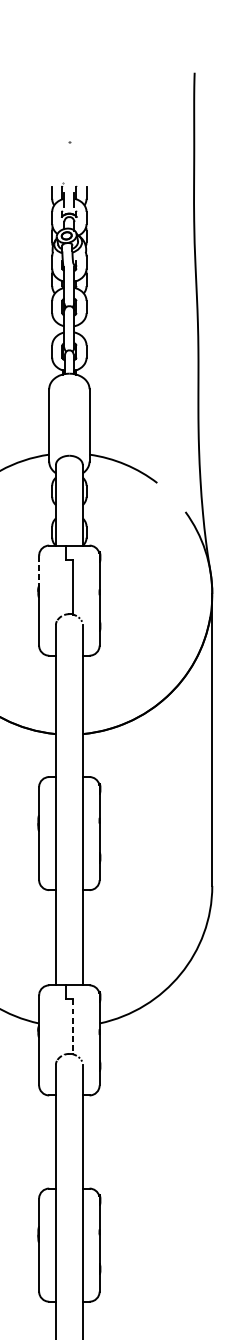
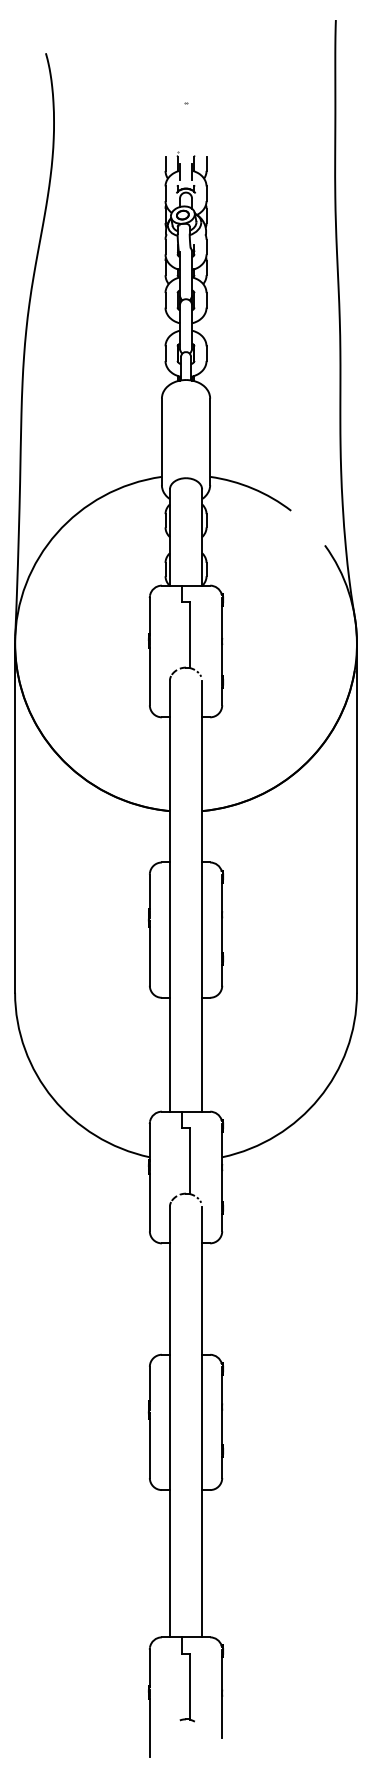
line: (38, 571) -> (149, 616), dashed -> solid
line: (73, 1027) -> (190, 1161), dashed -> solid

